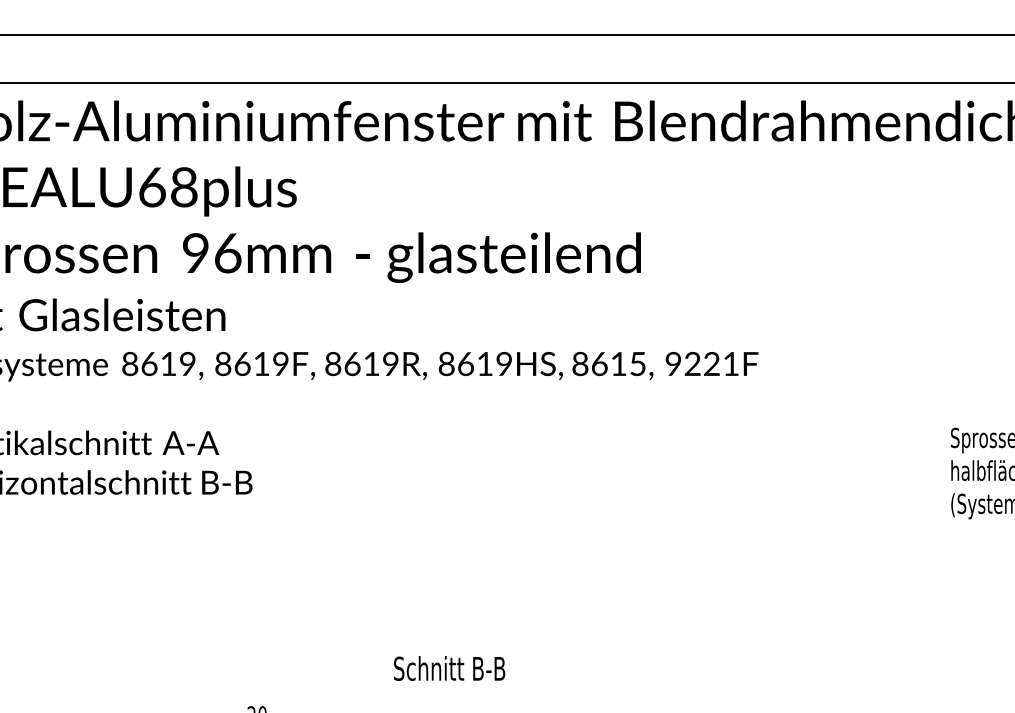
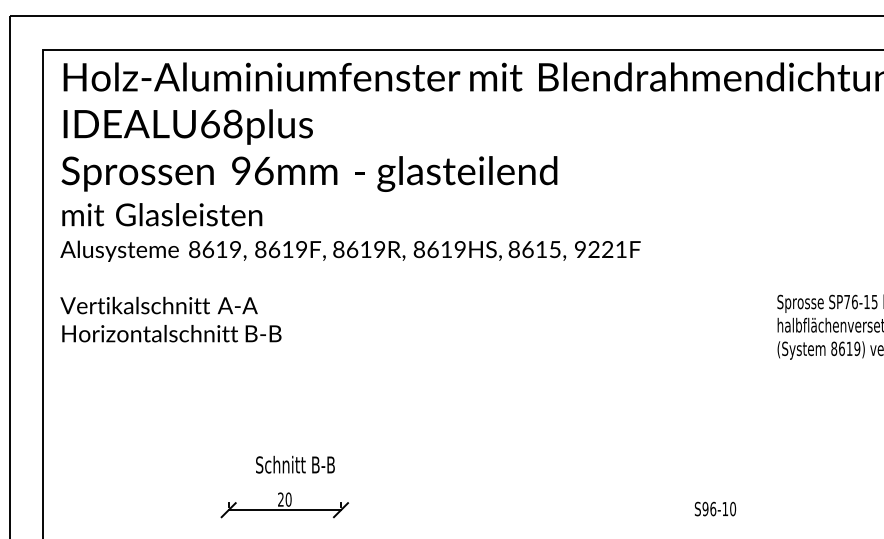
text: (449, 668) -> (295, 464), moved

